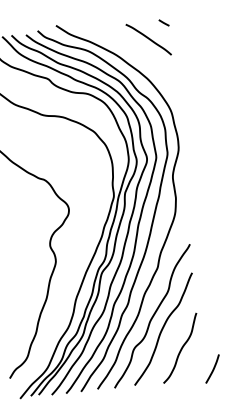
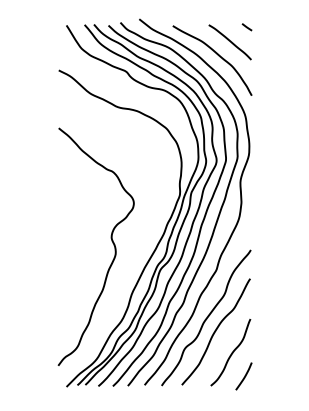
curve: (137, 53) -> (217, 55), added
curve: (213, 369) -> (244, 376), moved

